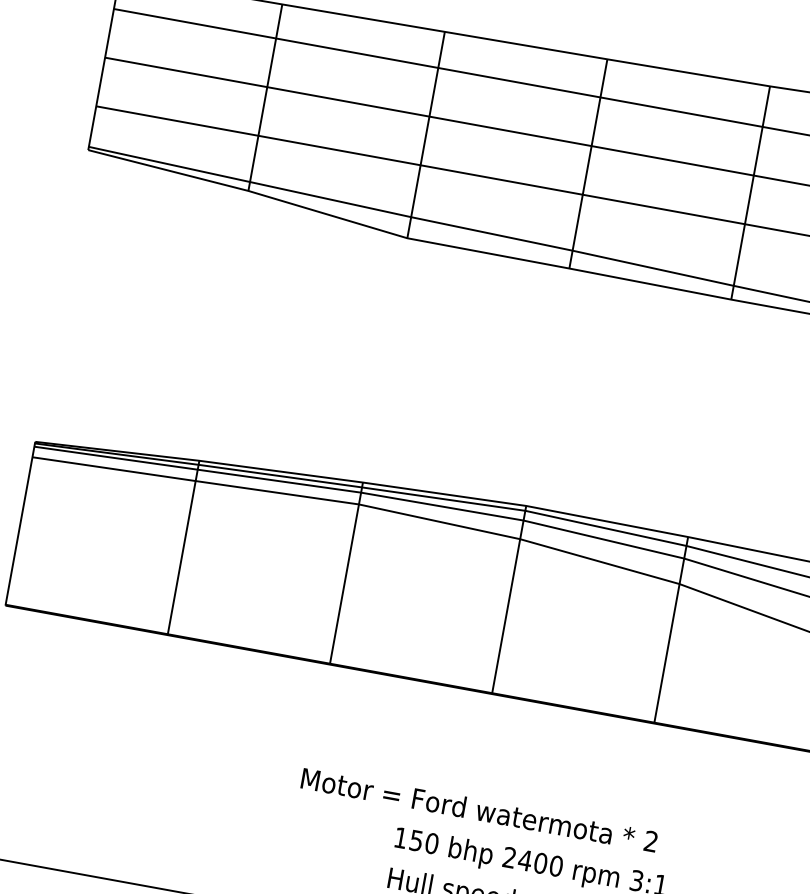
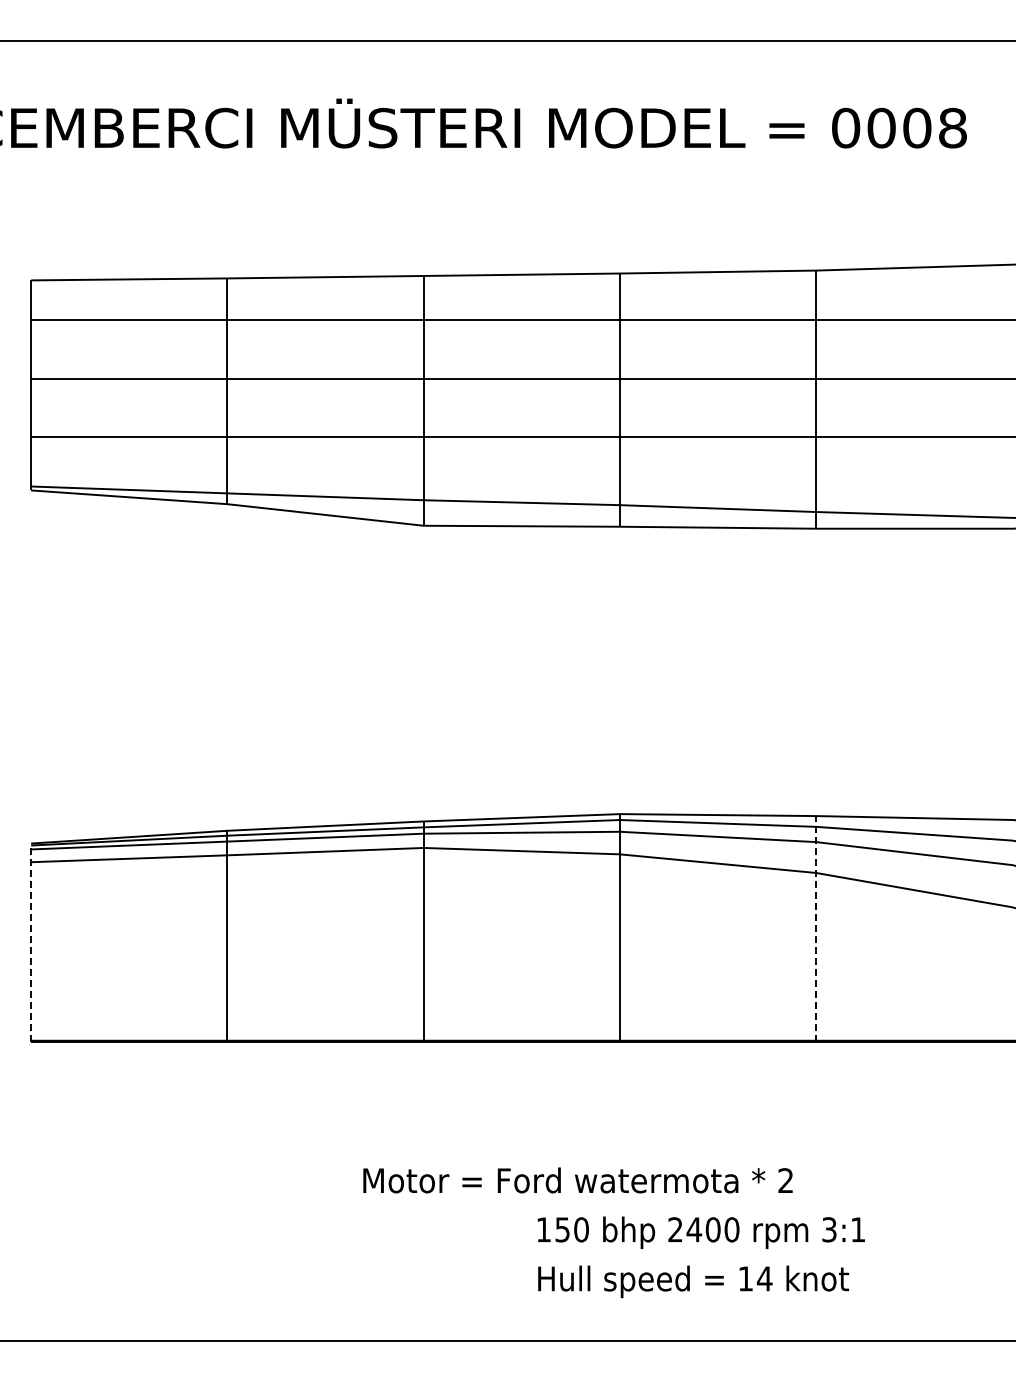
line: (20, 523) -> (31, 942), solid -> dashed
line: (671, 629) -> (816, 928), solid -> dashed
text: (479, 810) -> (577, 1180), moved

